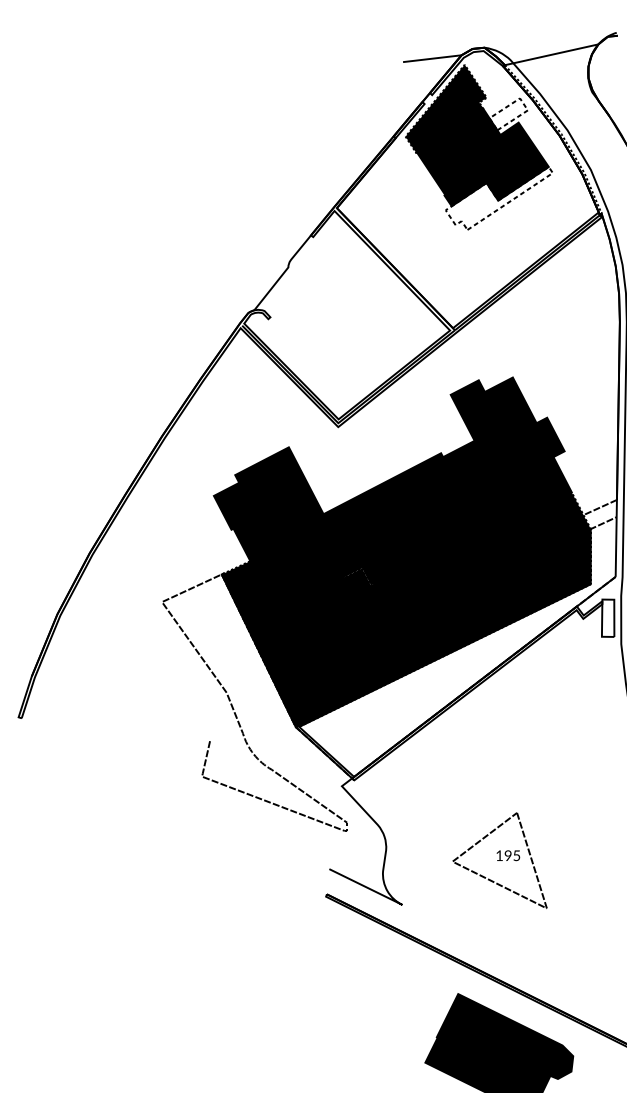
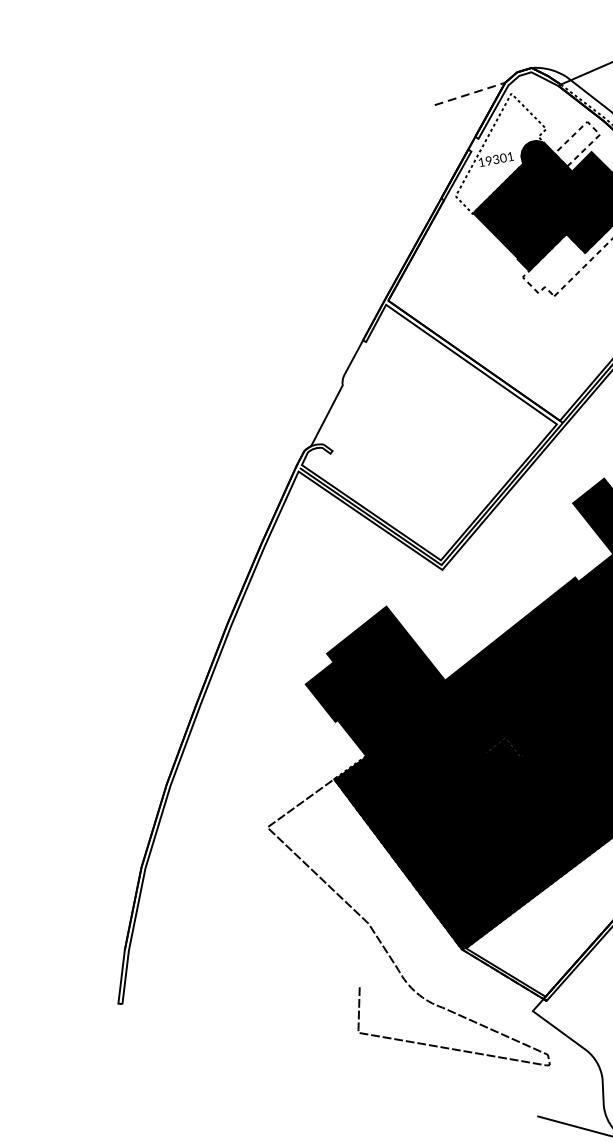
line: (432, 58) -> (470, 93), solid -> dashed
fill: (445, 108) -> (498, 152), removed

